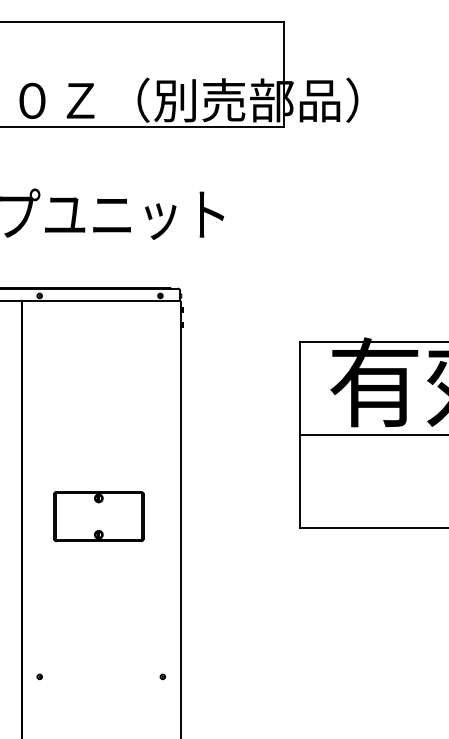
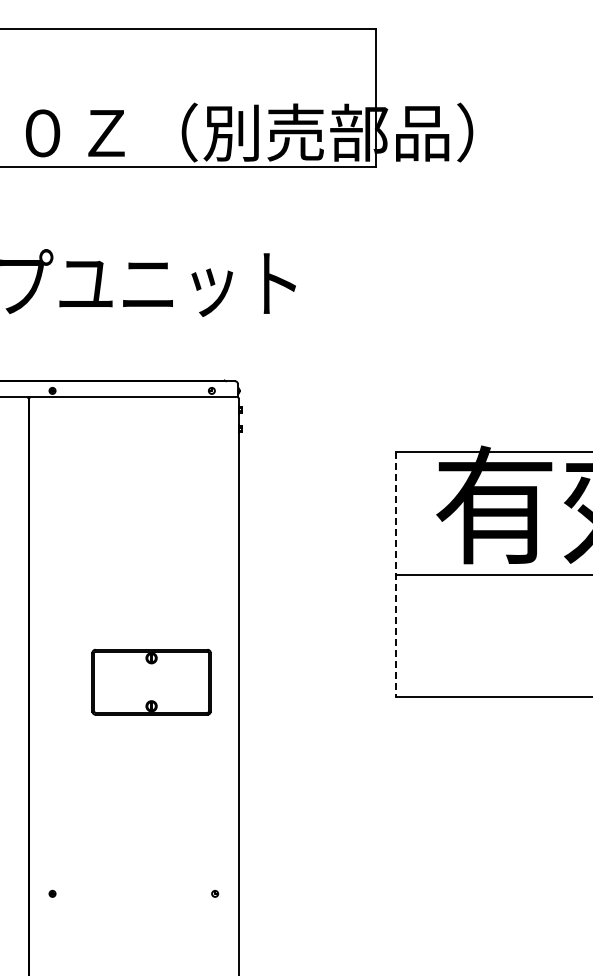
line: (299, 435) -> (395, 575), solid -> dashed
part: (98, 516) -> (151, 682), moved

